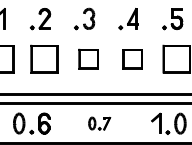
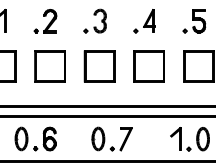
part: (88, 59) -> (99, 66), size x1.43
part: (131, 59) -> (148, 66), size x1.43
part: (99, 123) -> (111, 138), size x1.67

